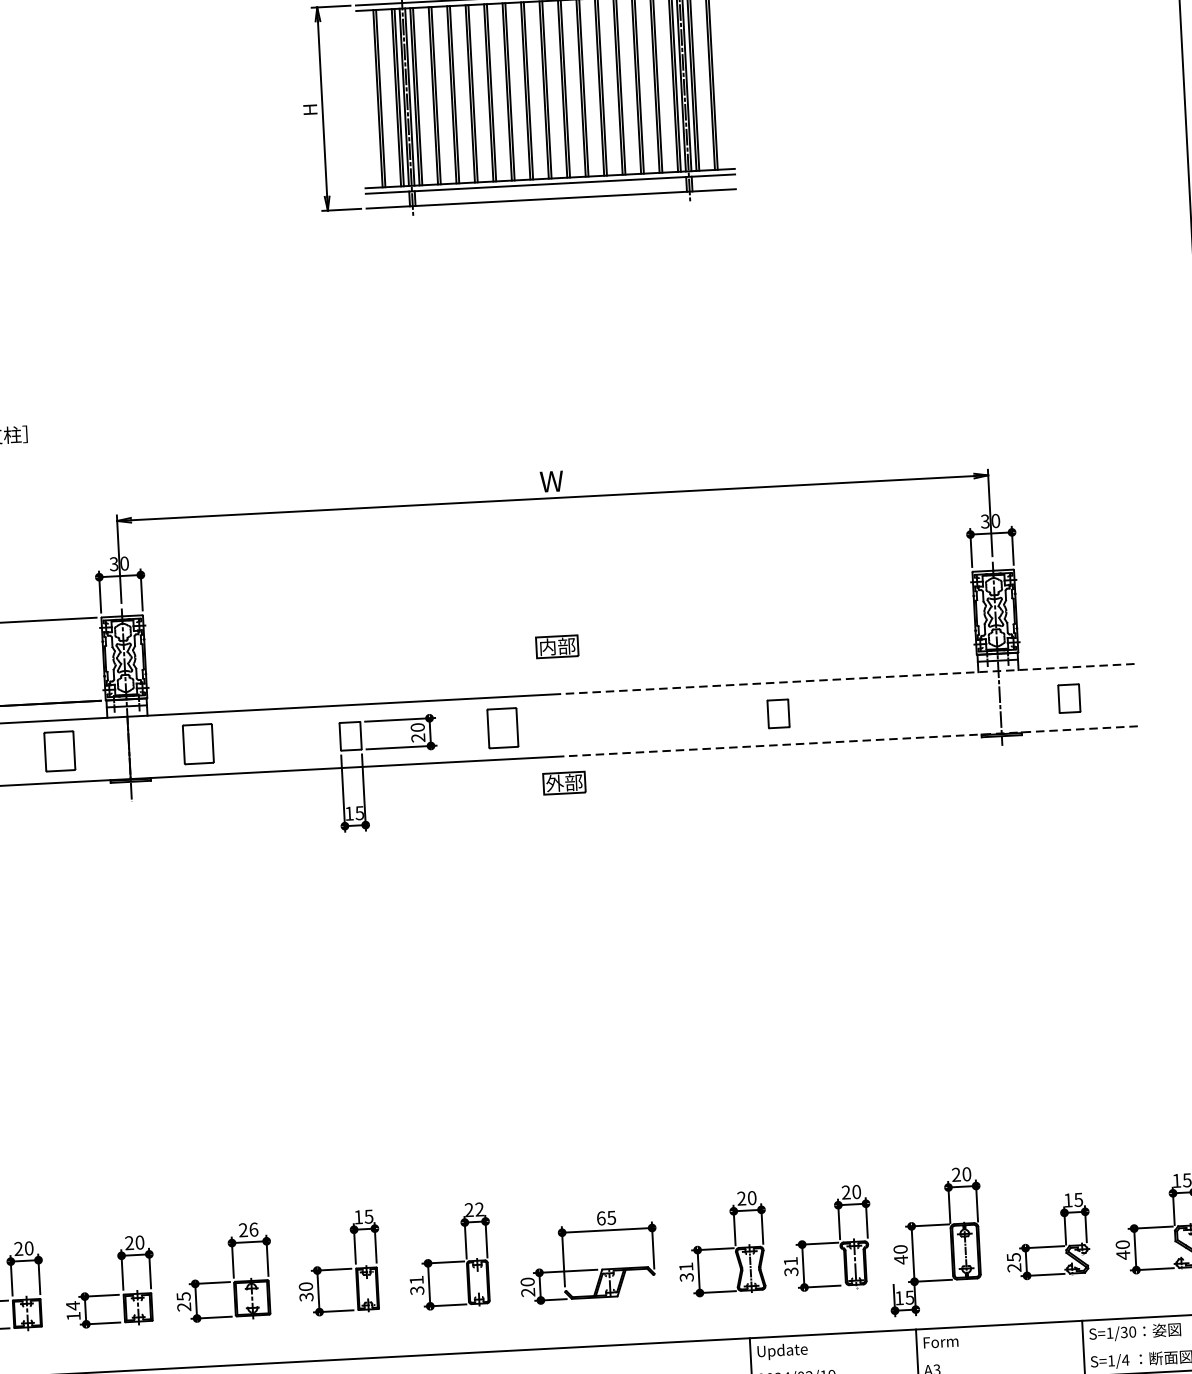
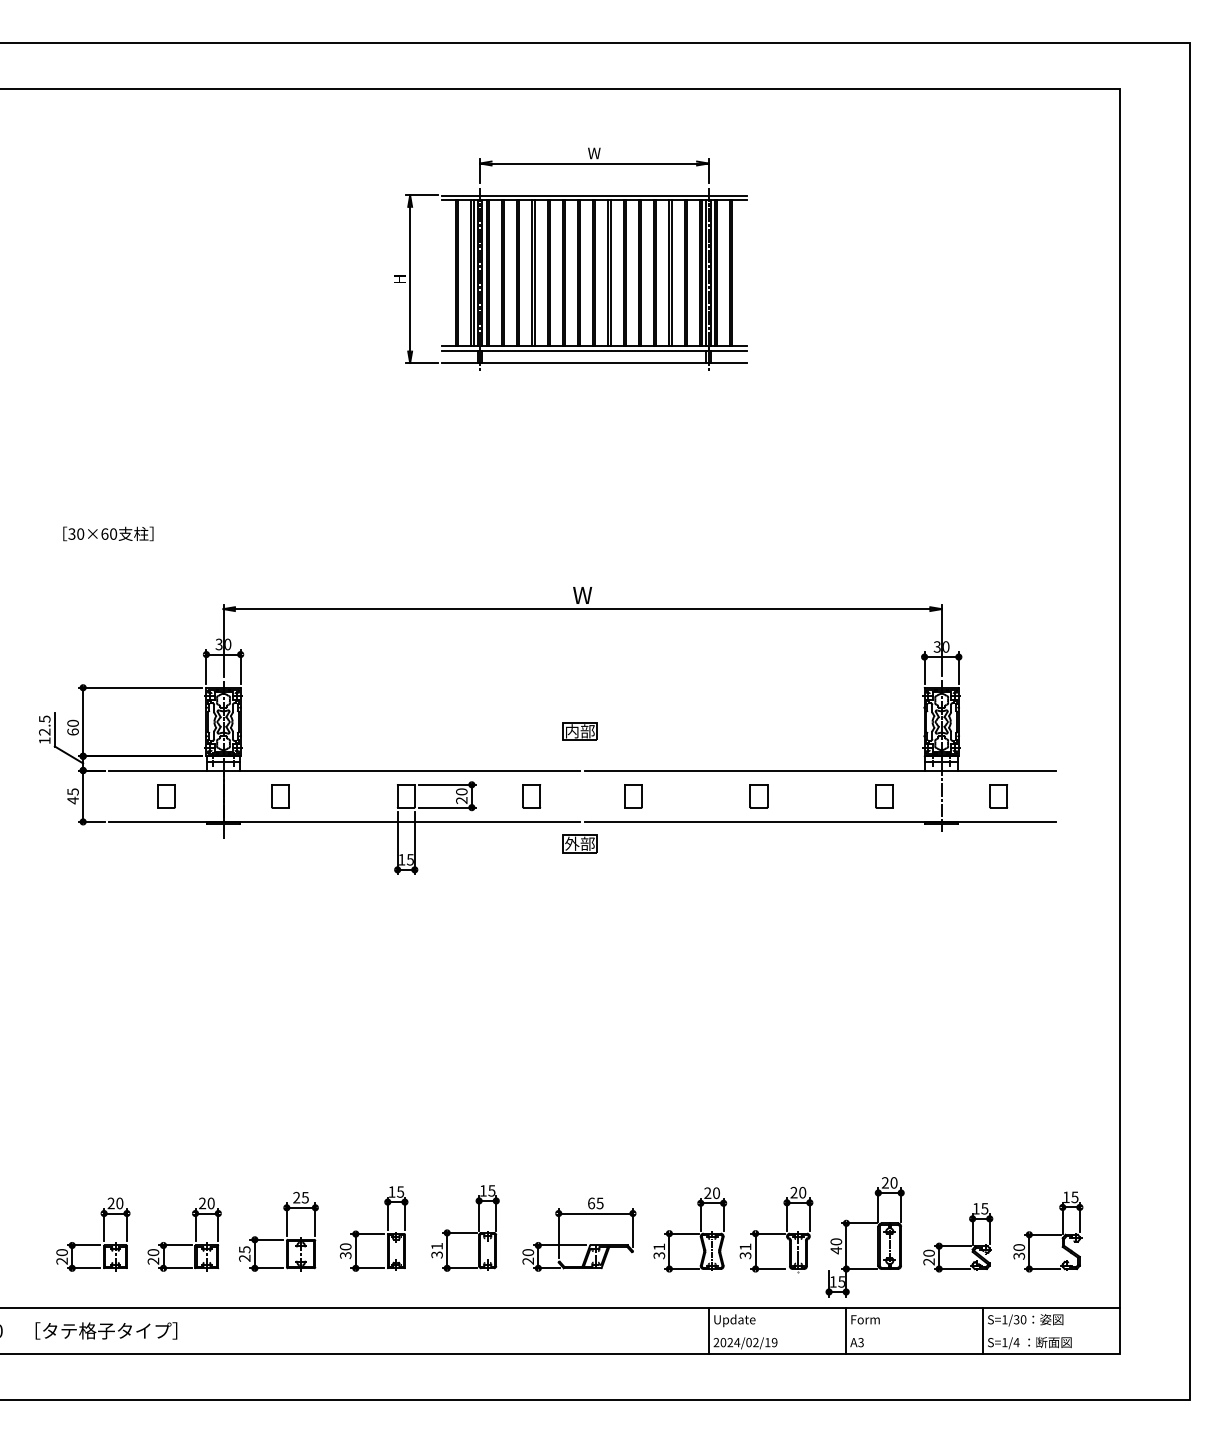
line: (851, 678) -> (820, 770), dashed -> solid
part: (930, 706) -> (884, 796), added
part: (626, 722) -> (633, 796), added
part: (502, 728) -> (531, 796), size x0.71
line: (854, 740) -> (820, 821), dashed -> solid
part: (198, 744) -> (280, 796), size x0.71
part: (59, 751) -> (166, 796), size x0.71
text: (474, 1209) -> (487, 1190), 22 -> 15
text: (252, 1229) -> (304, 1197), 26 -> 25
text: (1123, 1255) -> (1019, 1256), 40 -> 30
text: (1013, 1256) -> (928, 1252), 25 -> 20
text: (73, 1310) -> (153, 1256), 14 -> 20

